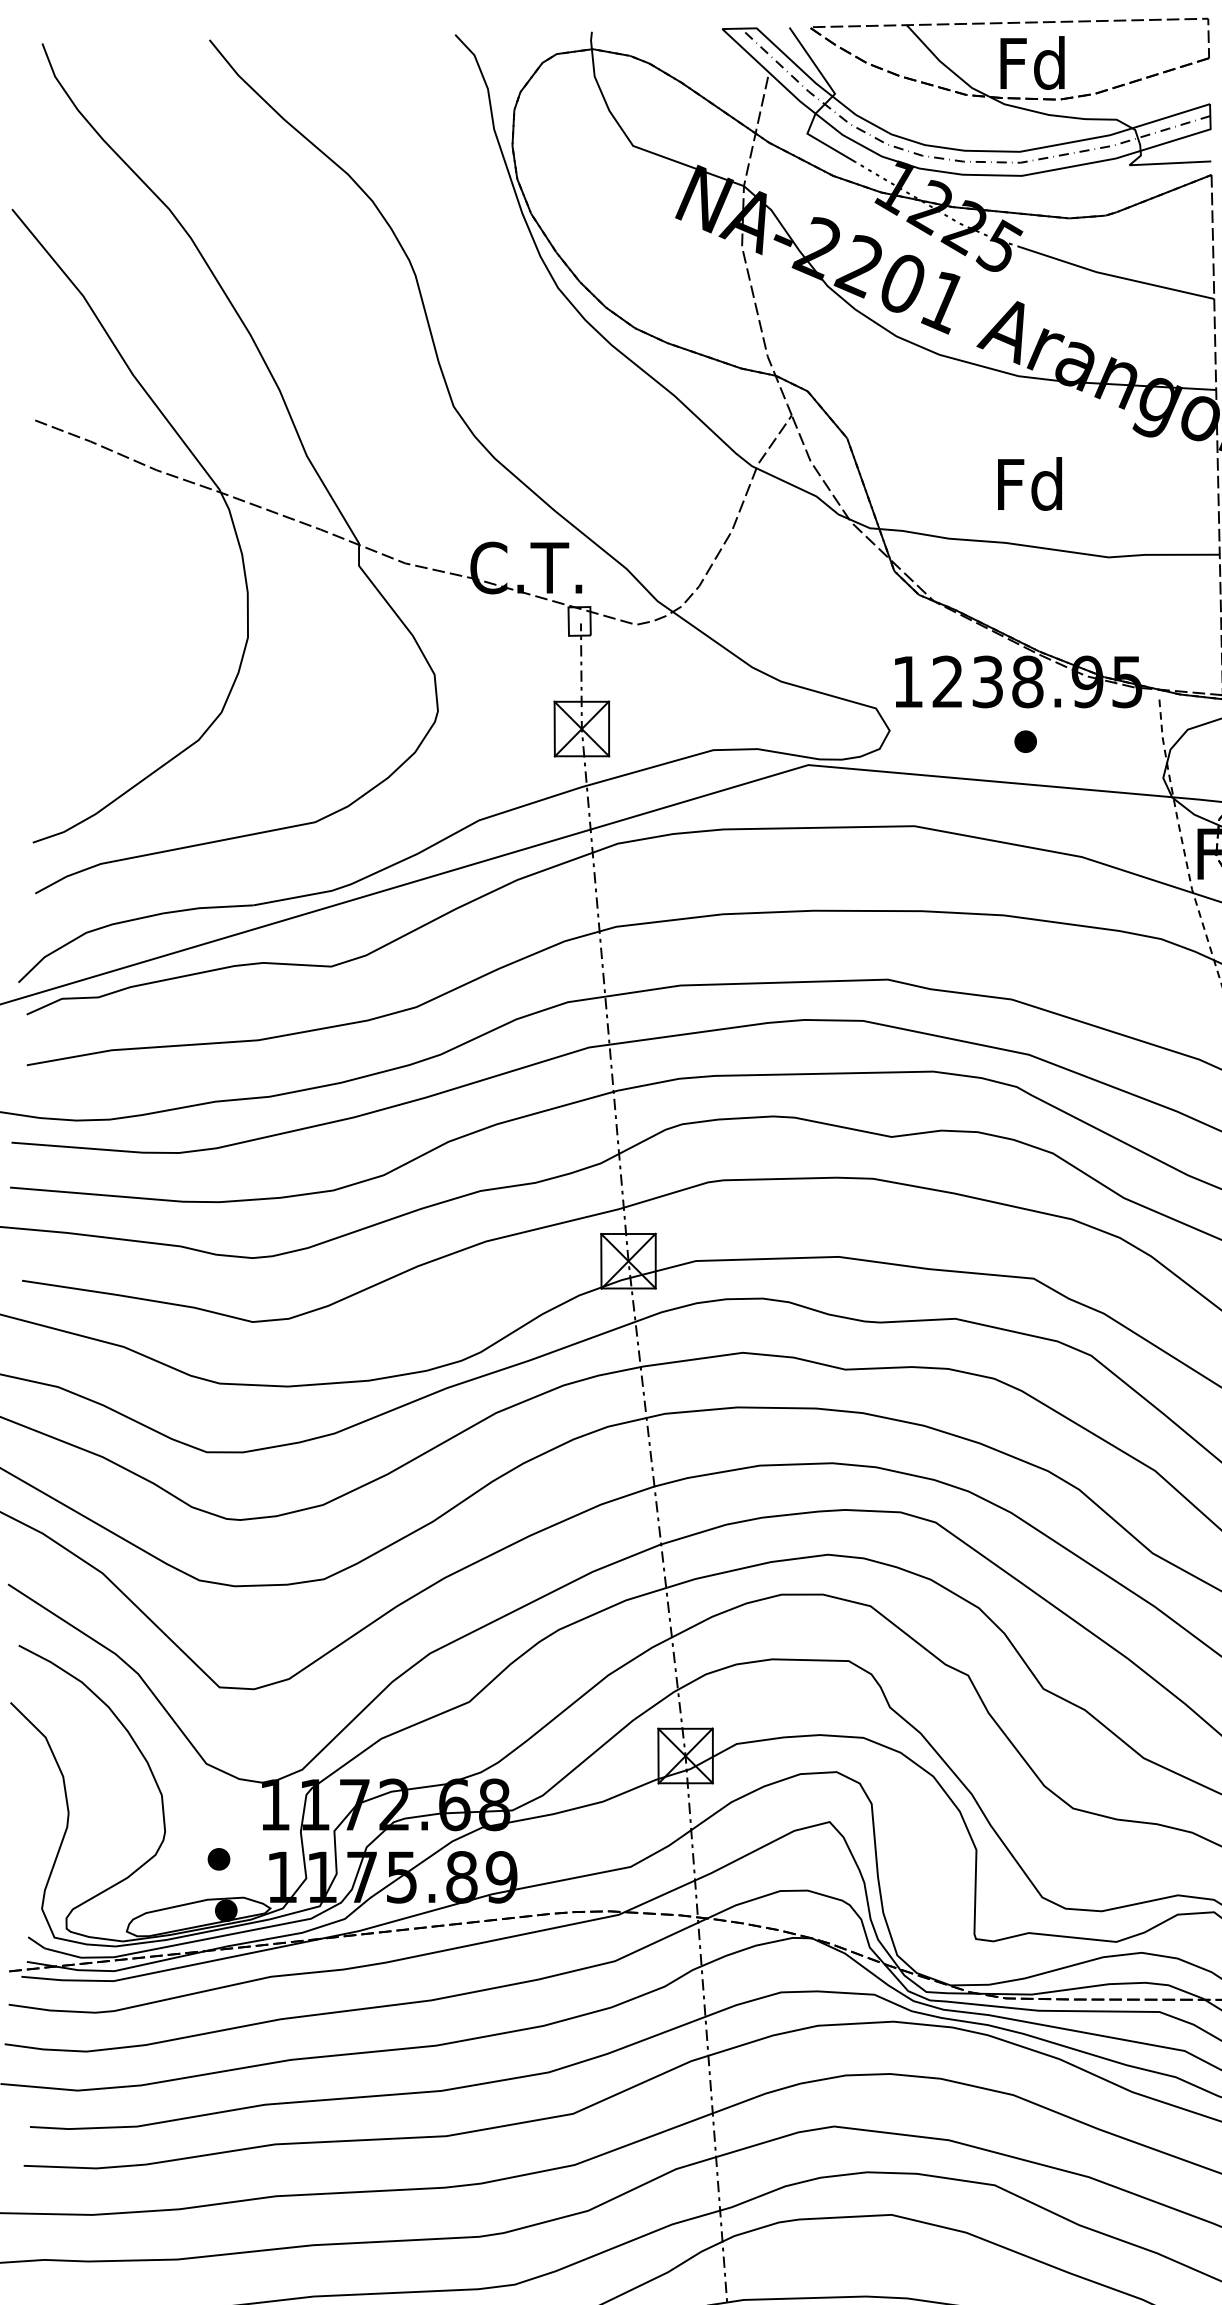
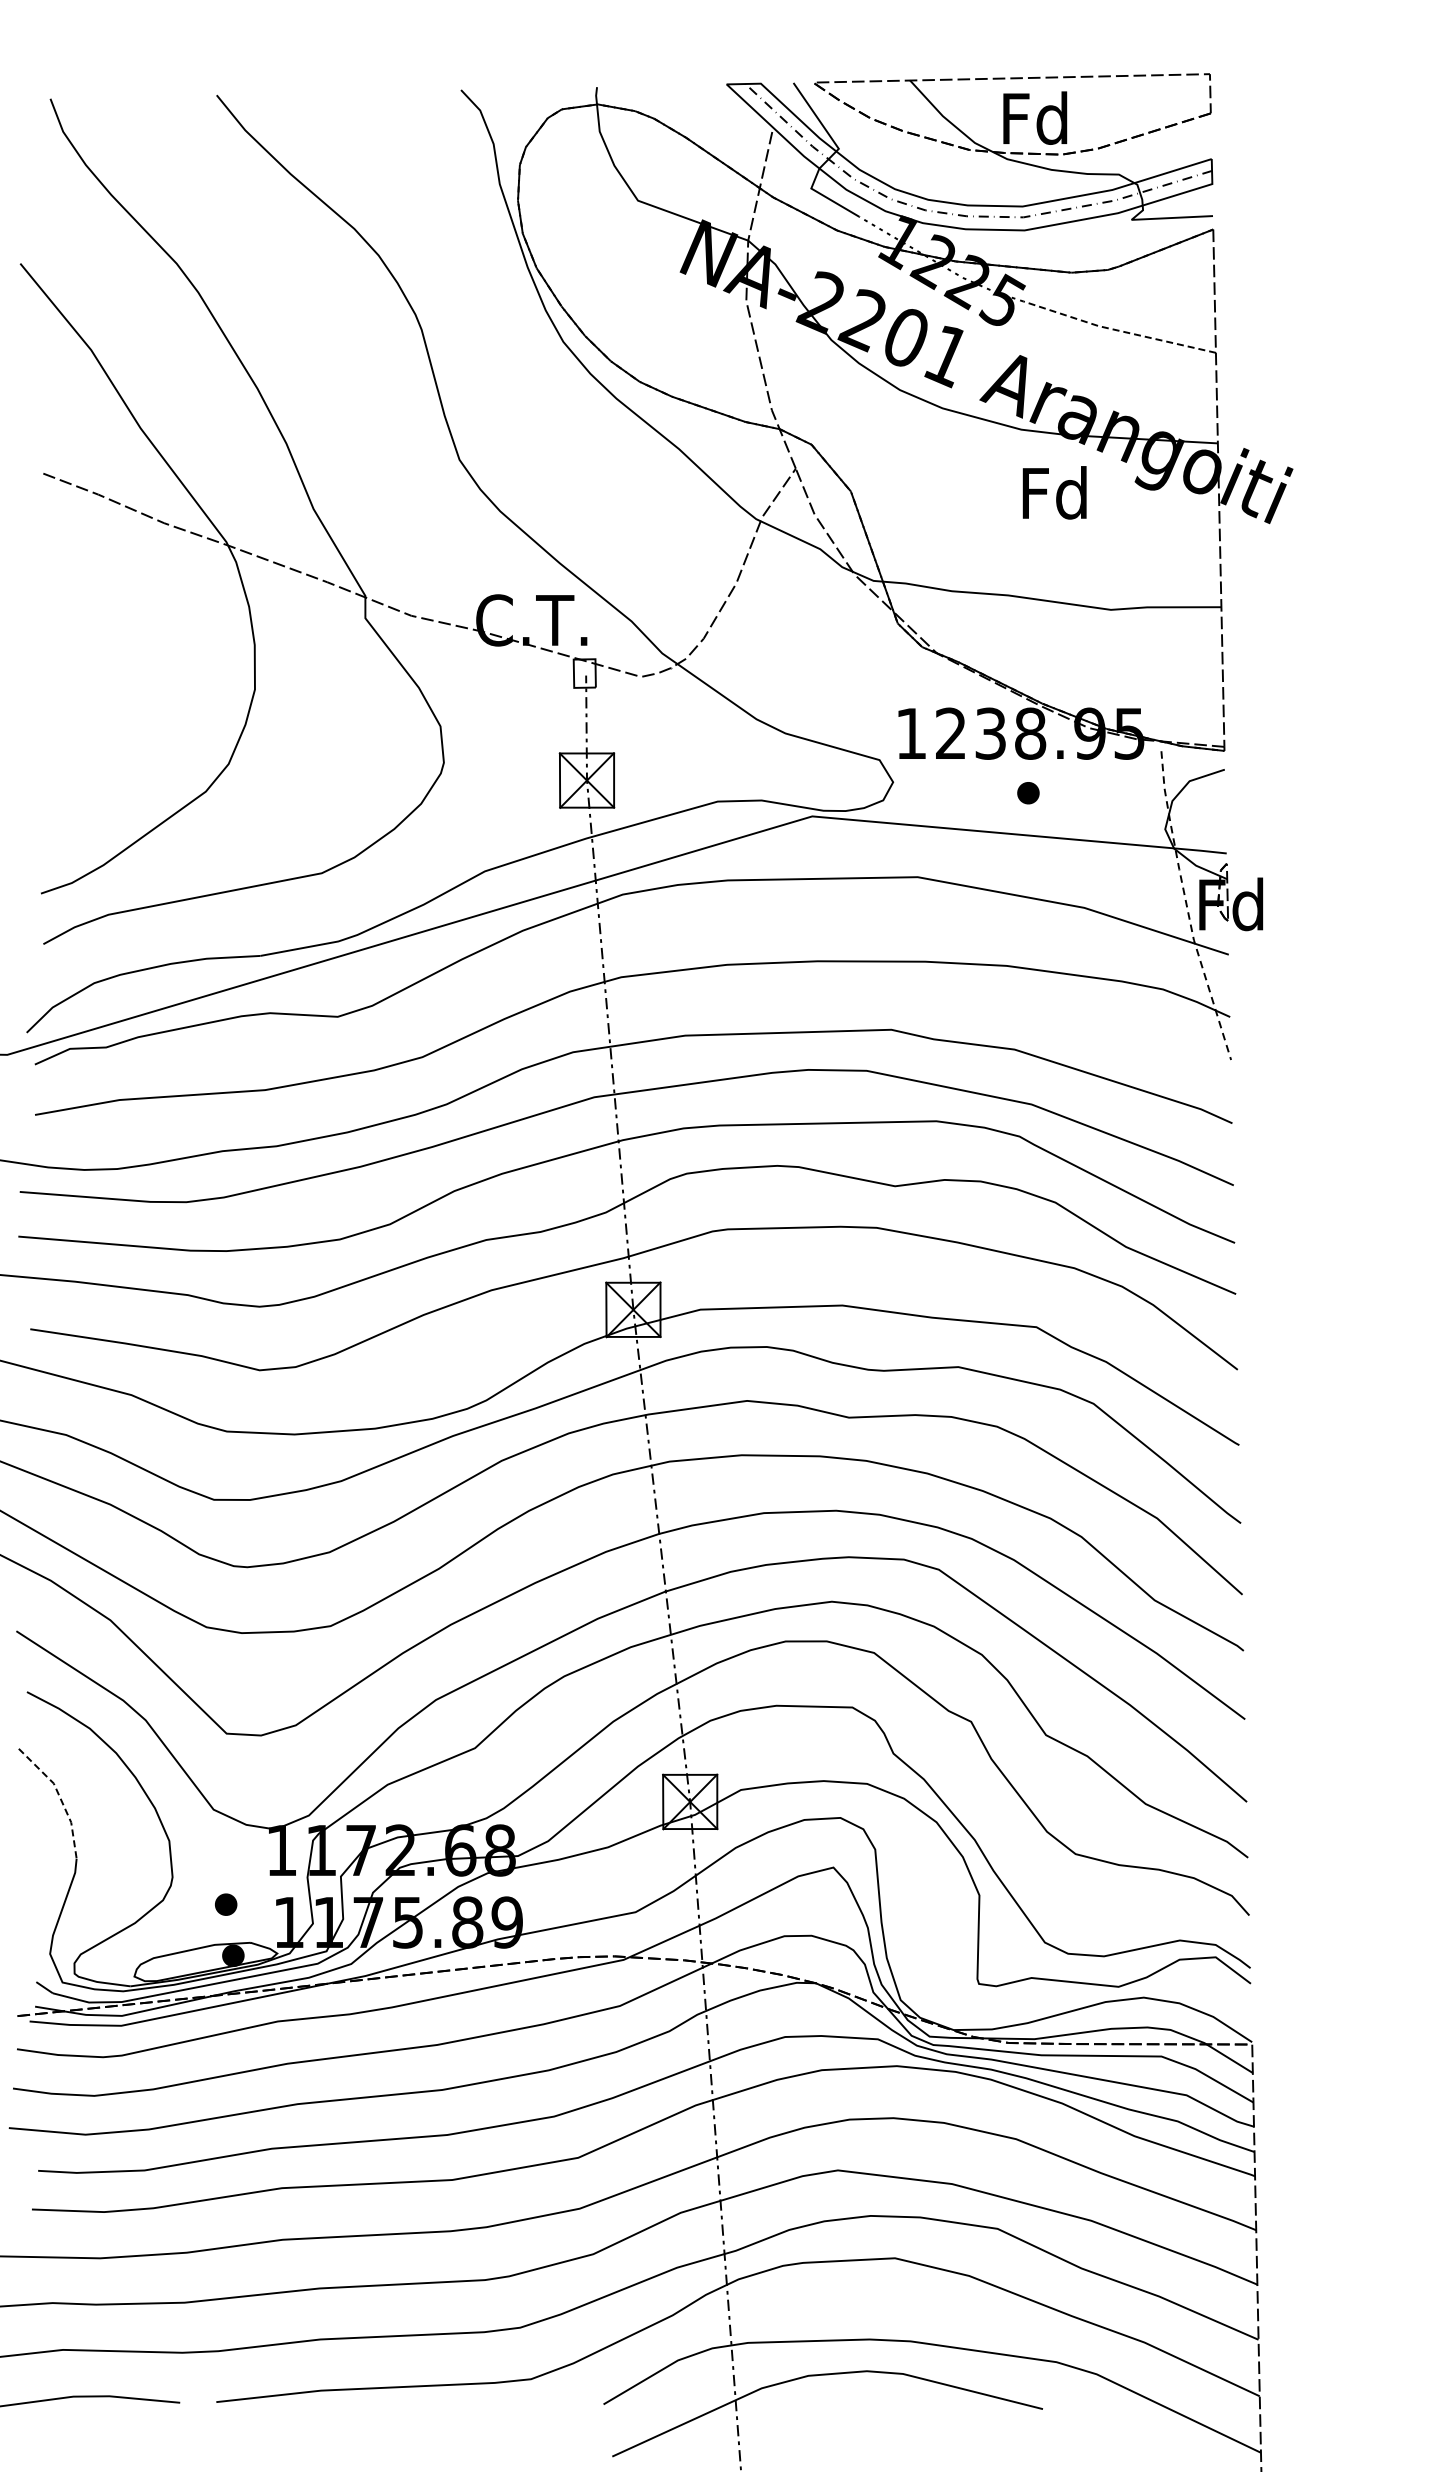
line: (1116, 276) -> (1118, 330), solid -> dashed
text: (1029, 483) -> (1054, 492), moved
line: (51, 1751) -> (59, 1797), solid -> dashed

